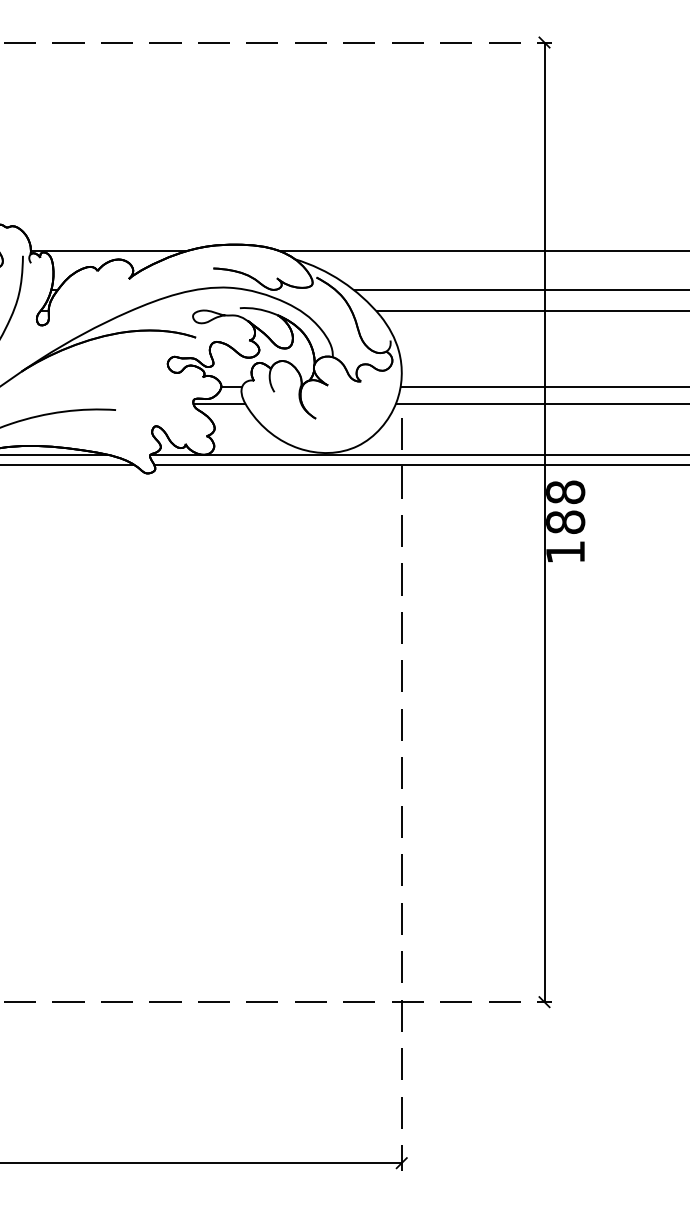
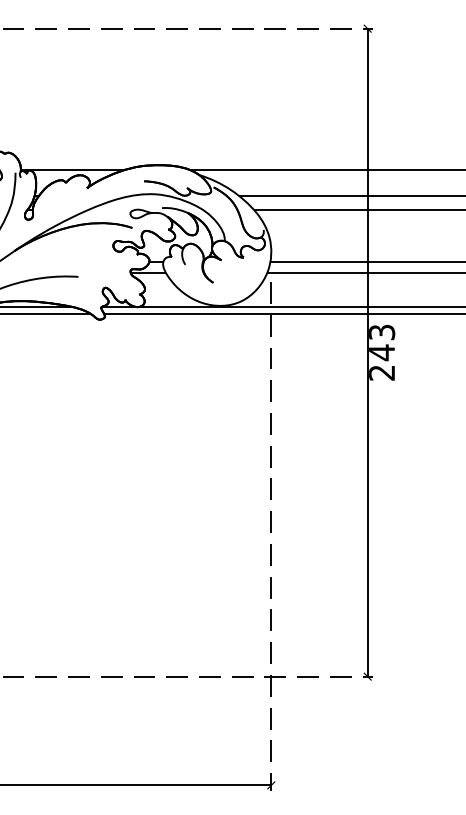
text: (566, 522) -> (382, 352), 188 -> 243

